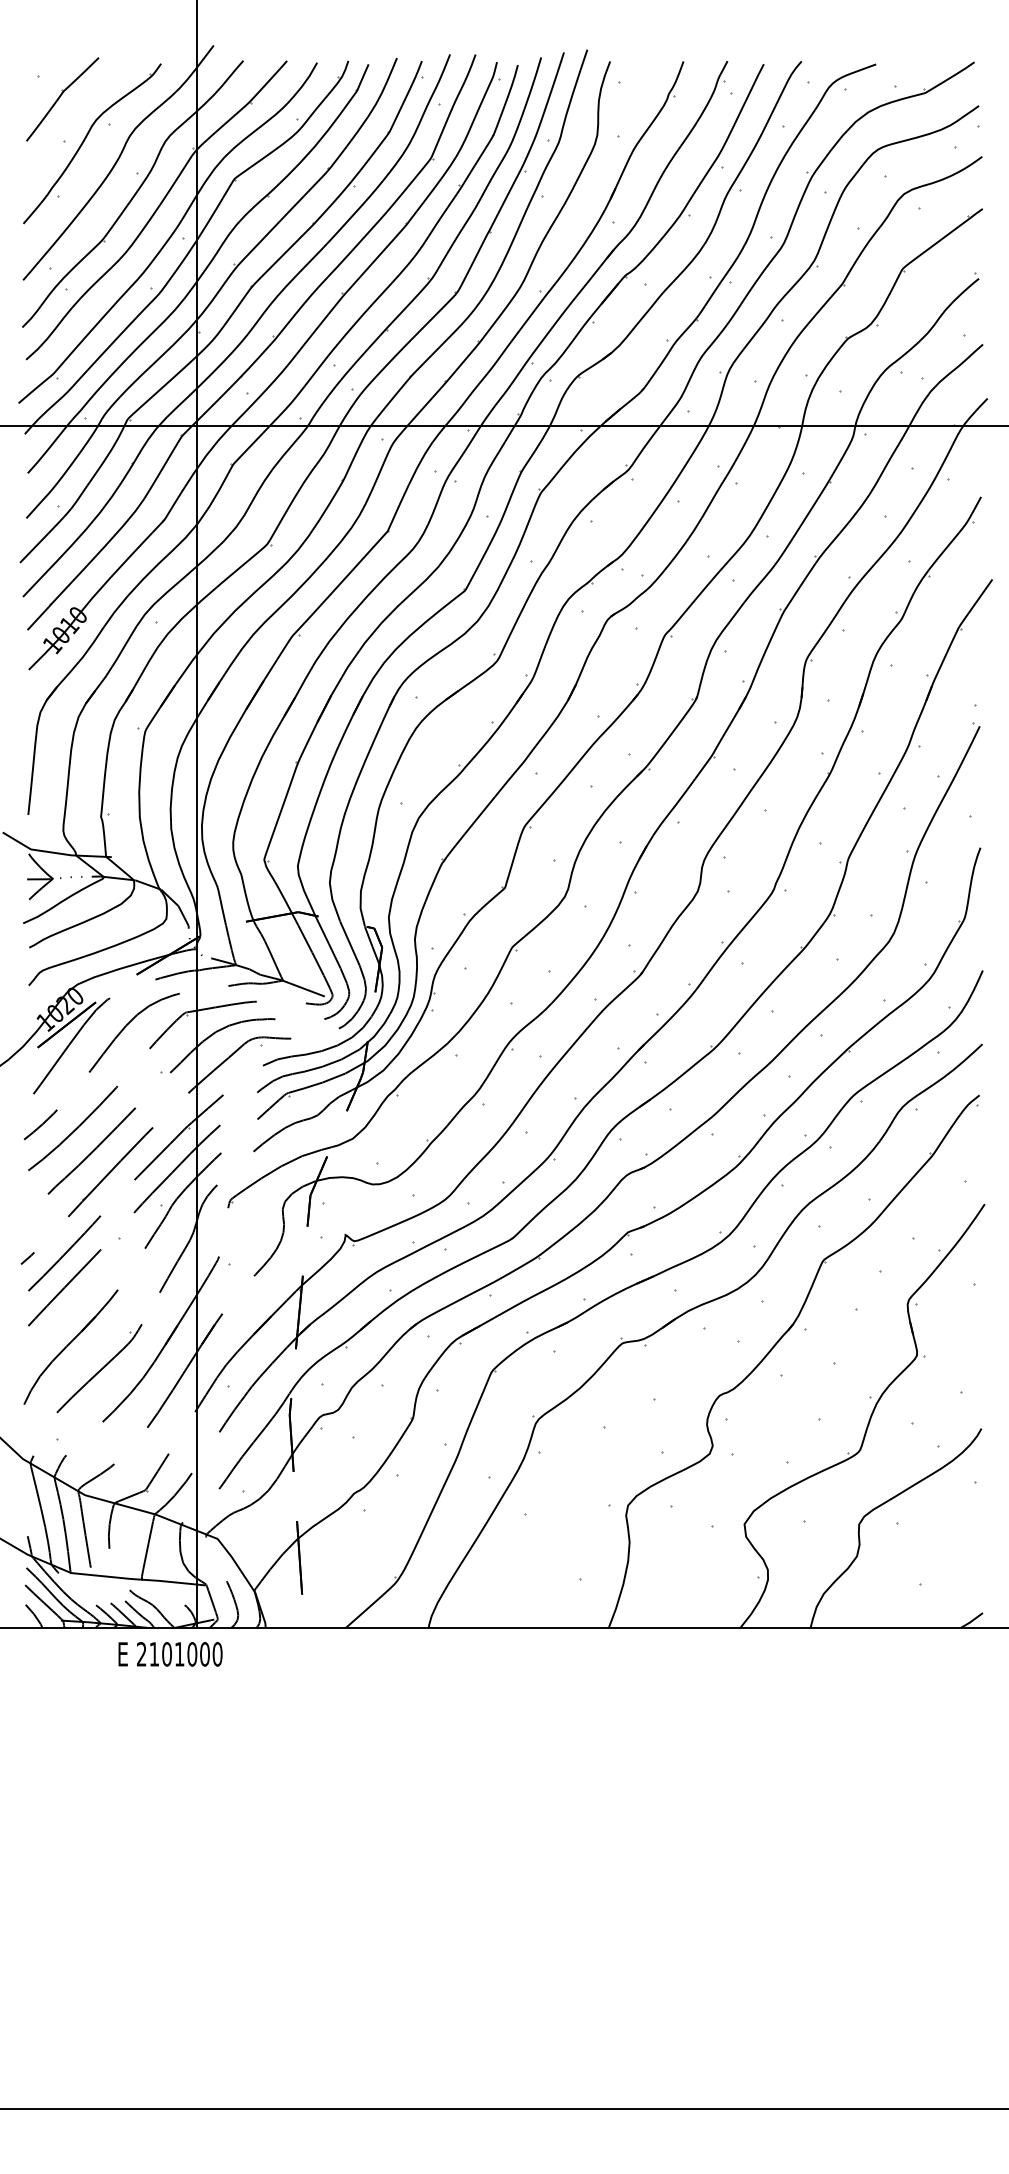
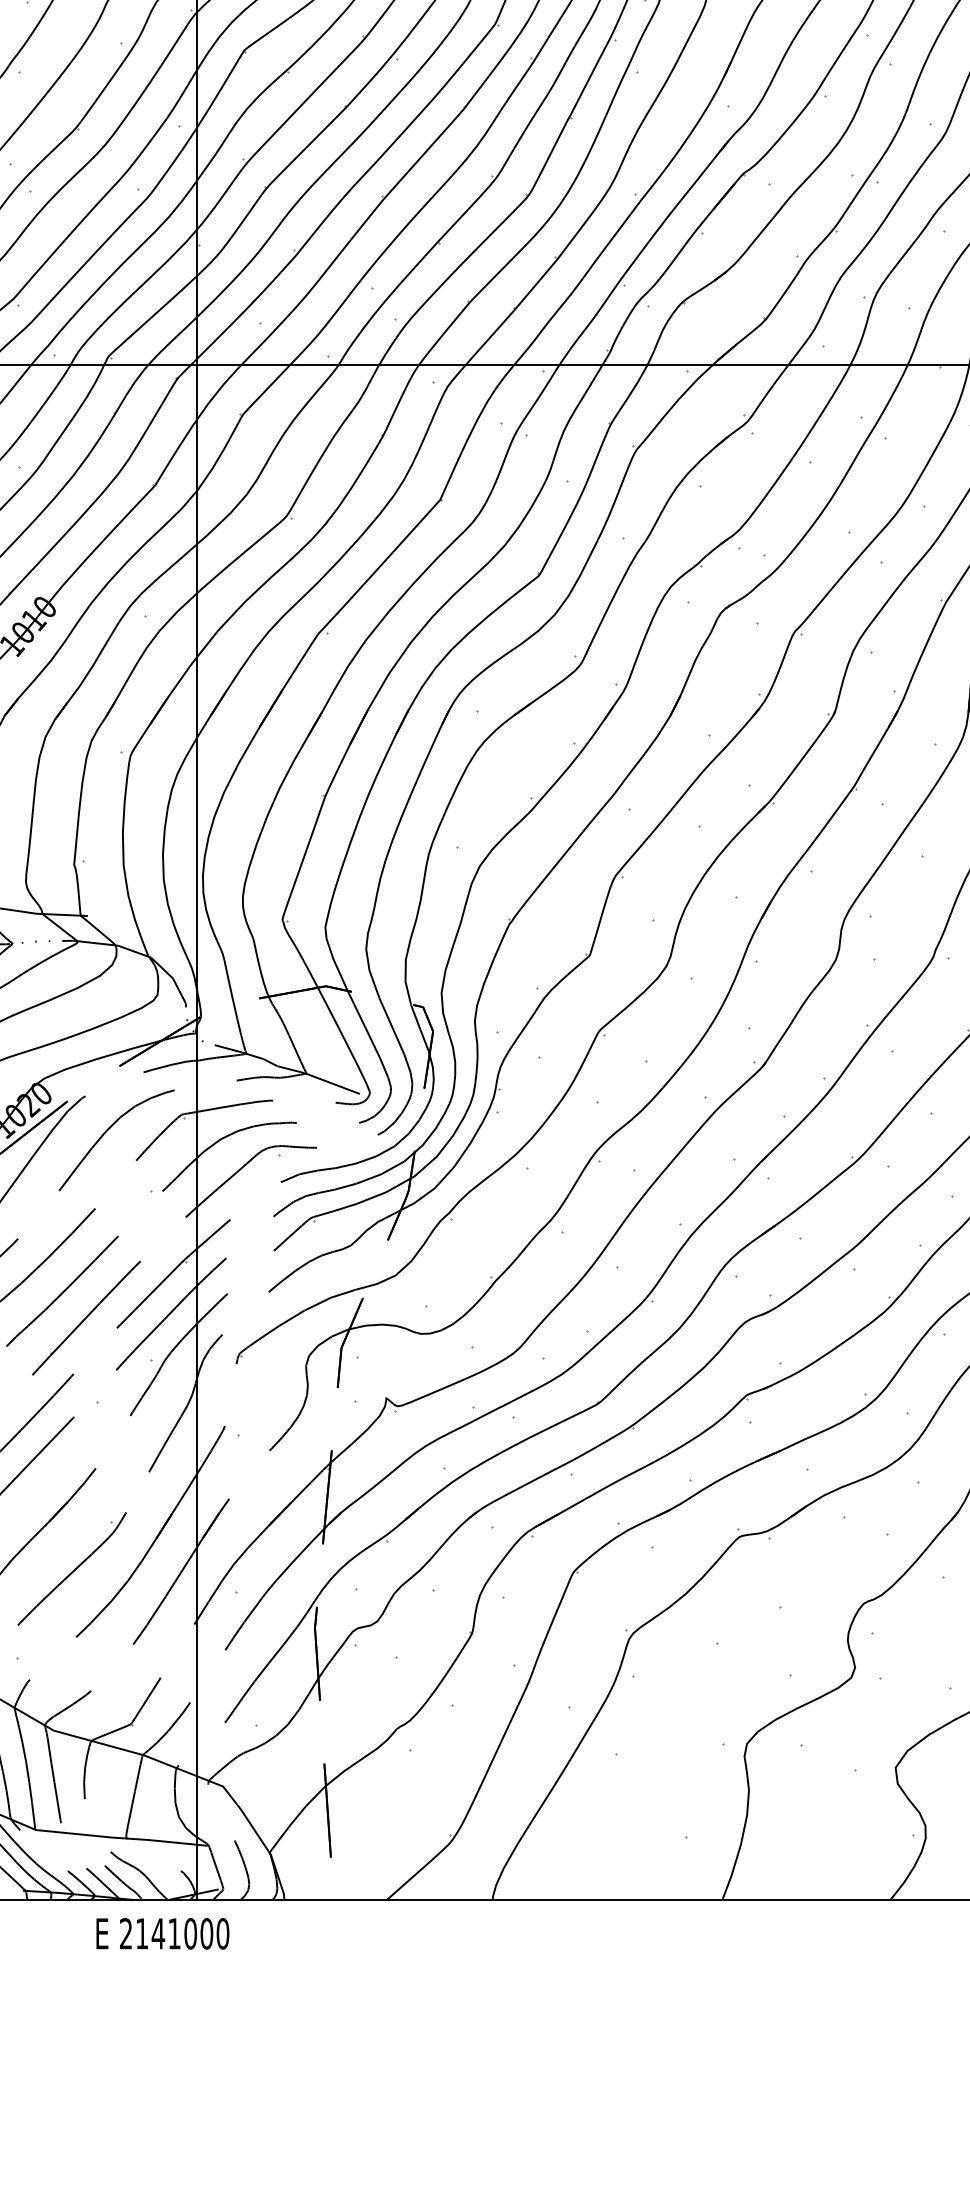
text: (166, 1654) -> (157, 1934), 2101000 -> 2141000

